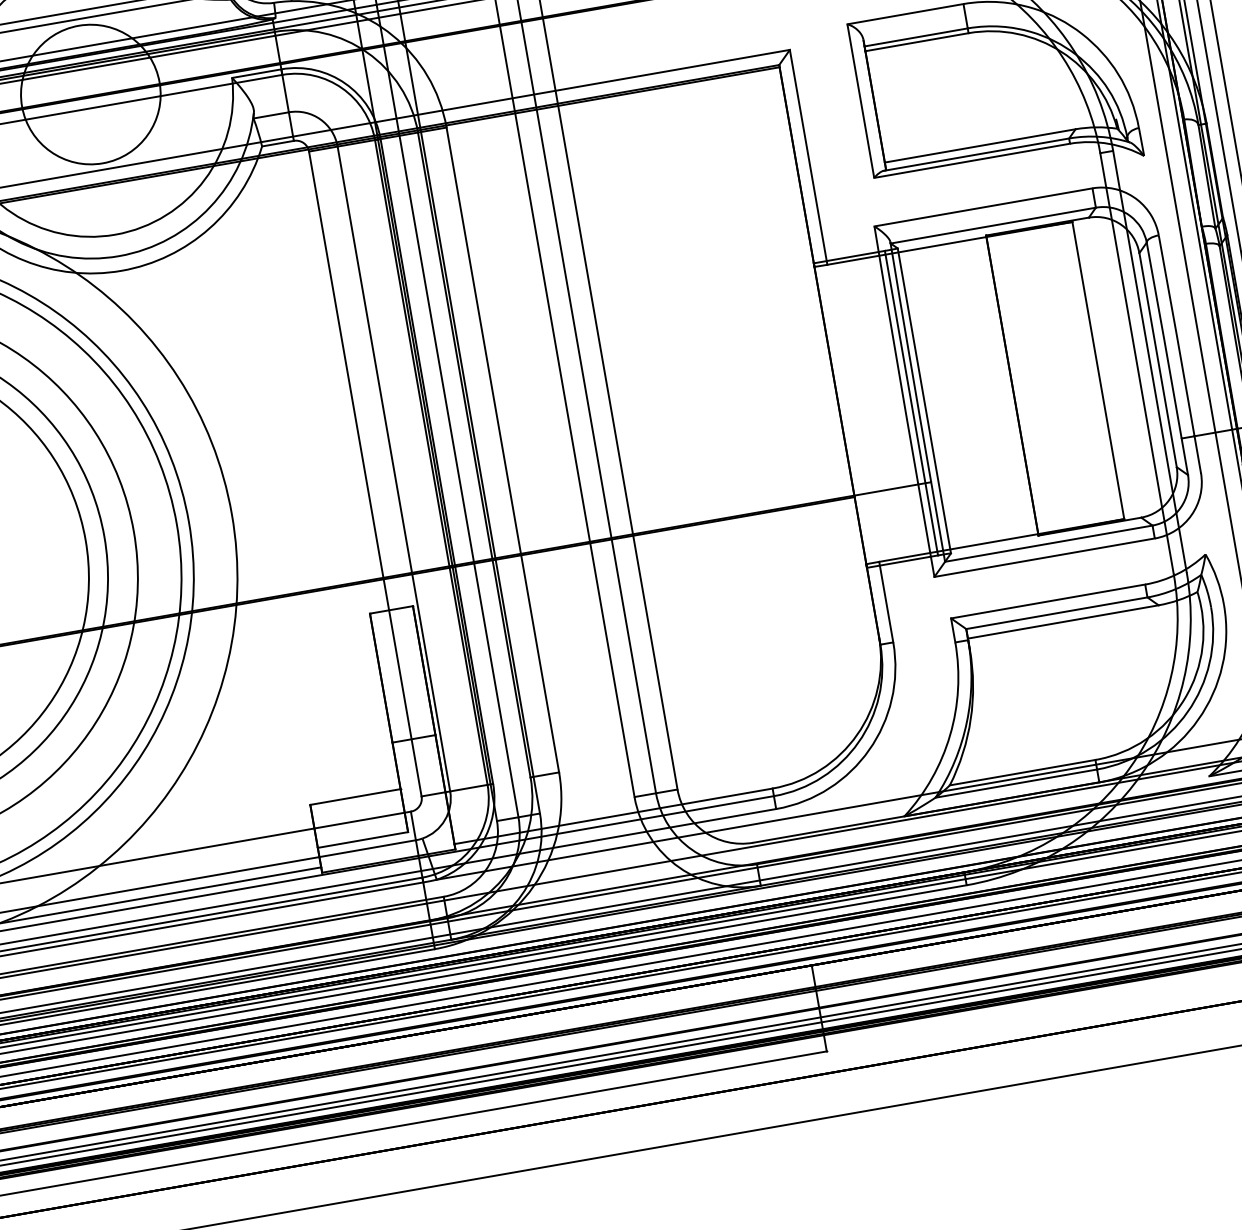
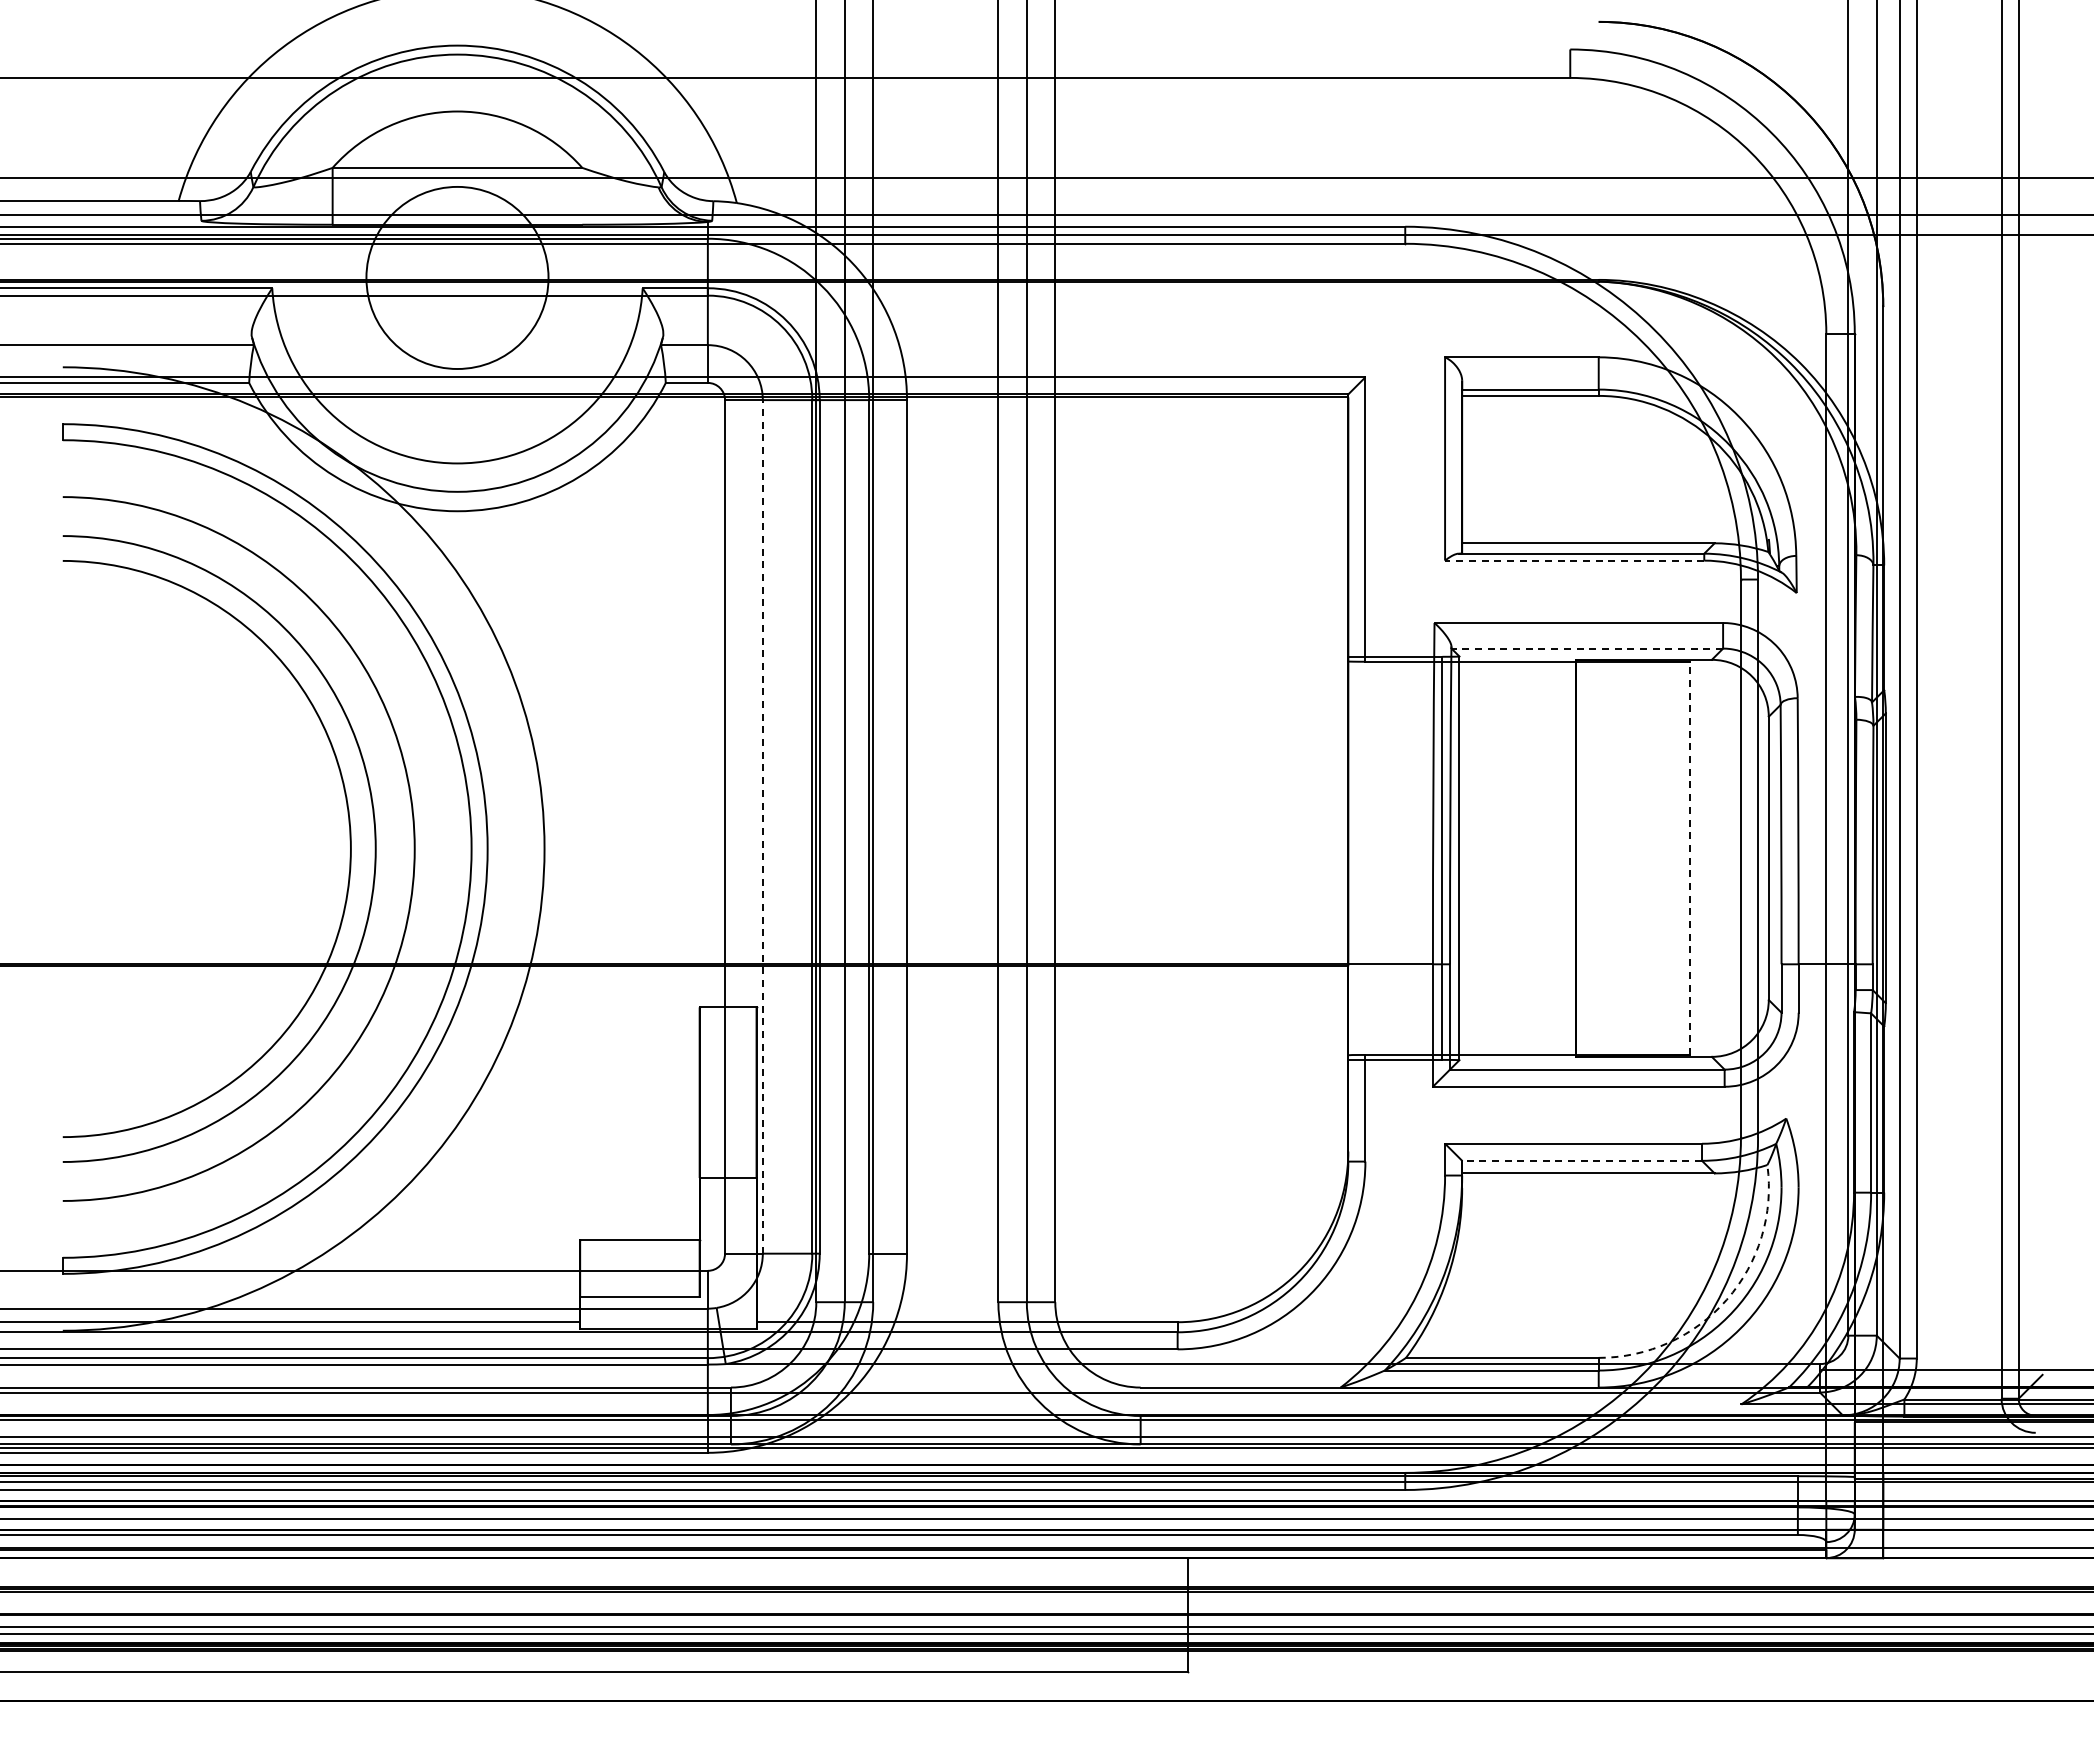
line: (971, 160) -> (1574, 560), solid -> dashed
line: (993, 225) -> (1587, 648), solid -> dashed
line: (1098, 370) -> (1689, 858), solid -> dashed
line: (393, 468) -> (762, 826), solid -> dashed
line: (1057, 612) -> (1582, 1160), solid -> dashed
arc: (1184, 699) -> (1726, 1299), solid -> dashed

